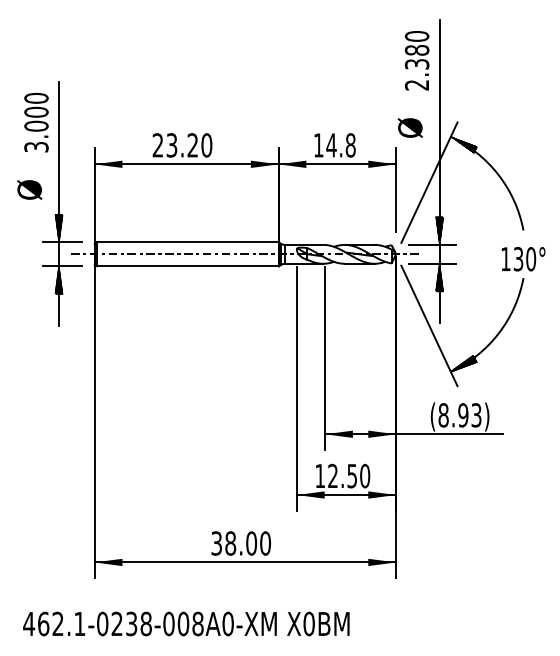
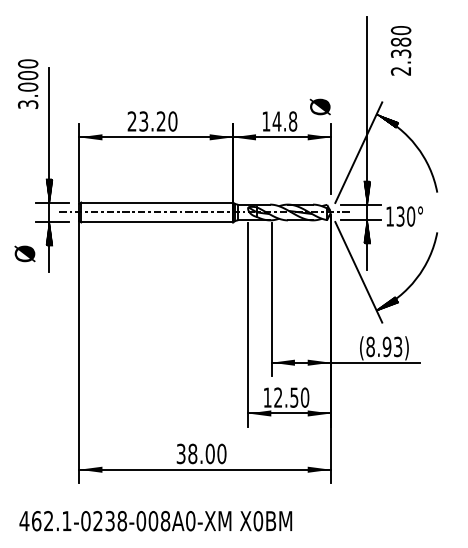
text: (416, 60) -> (400, 50), moved
text: (36, 122) -> (28, 84), moved
text: (409, 127) -> (319, 106), moved
text: (29, 189) -> (24, 253), moved
text: (523, 259) -> (404, 216), moved

